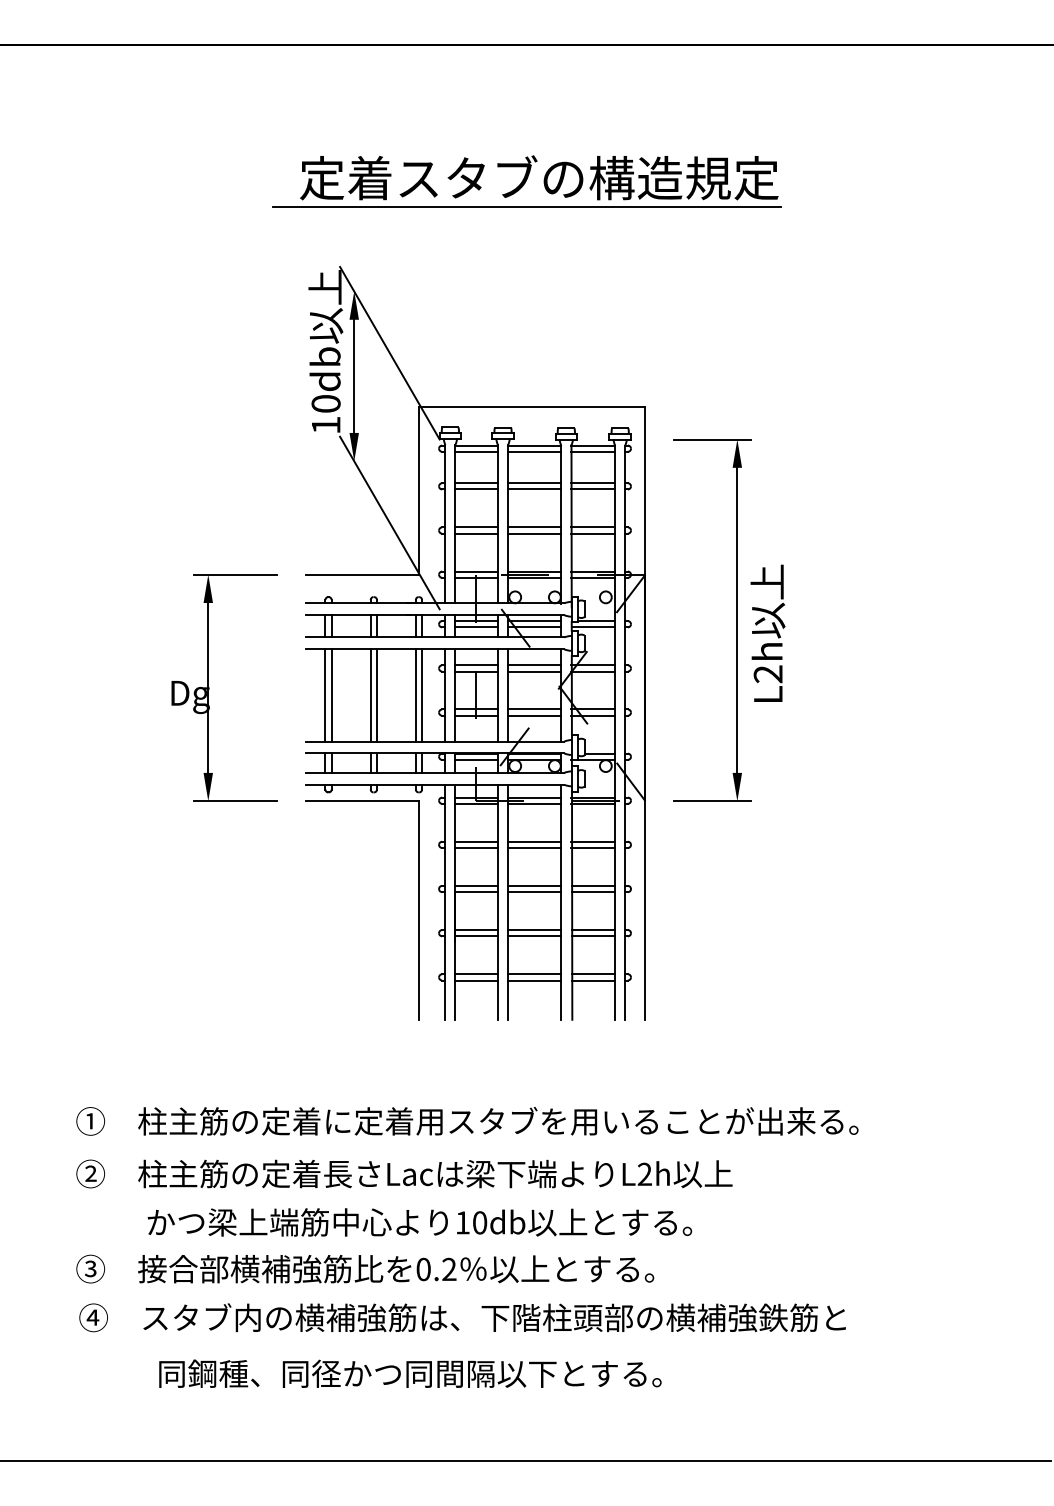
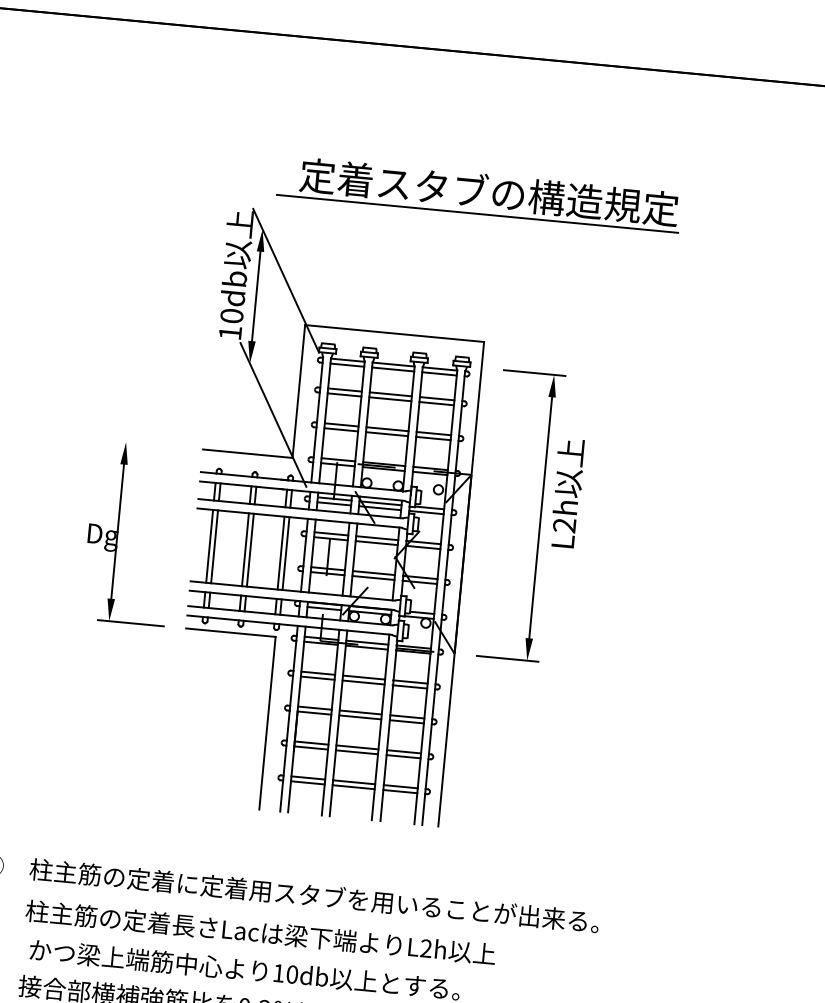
part: (526, 181) -> (478, 194), moved
line: (235, 574) -> (147, 444), removed
text: (767, 632) -> (567, 492), moved

